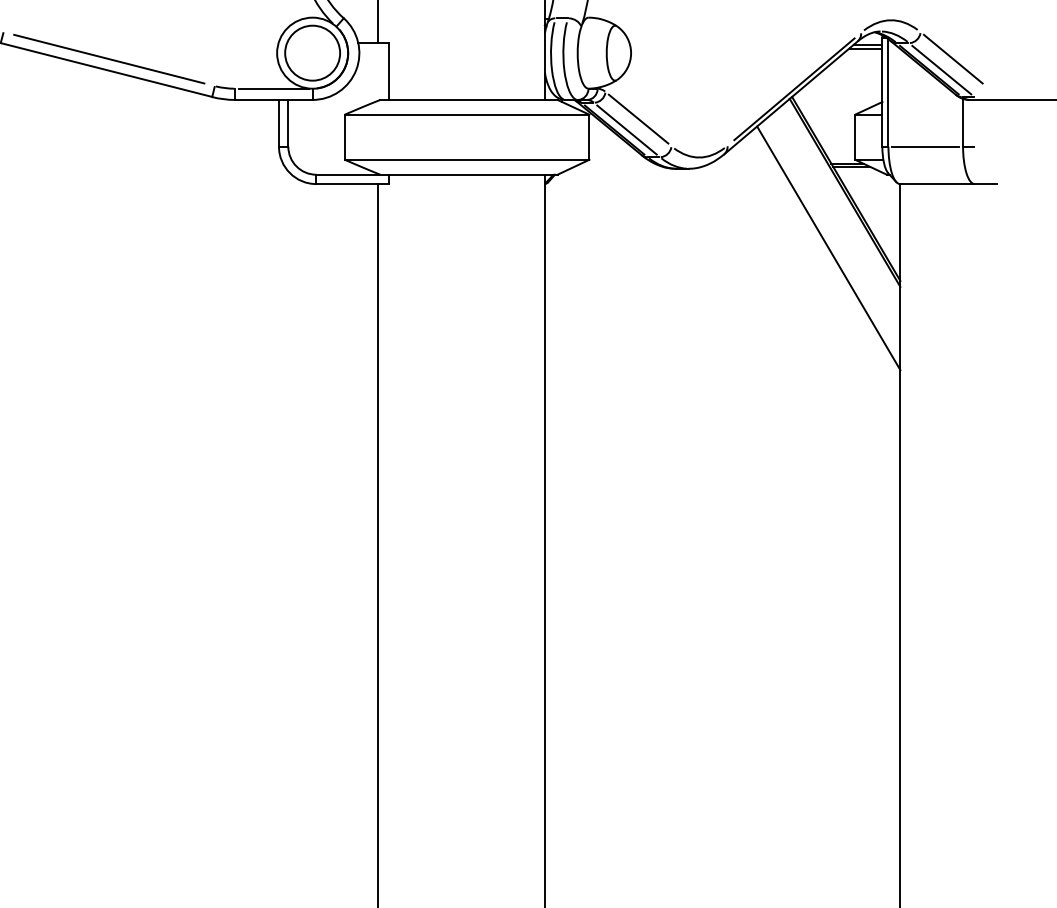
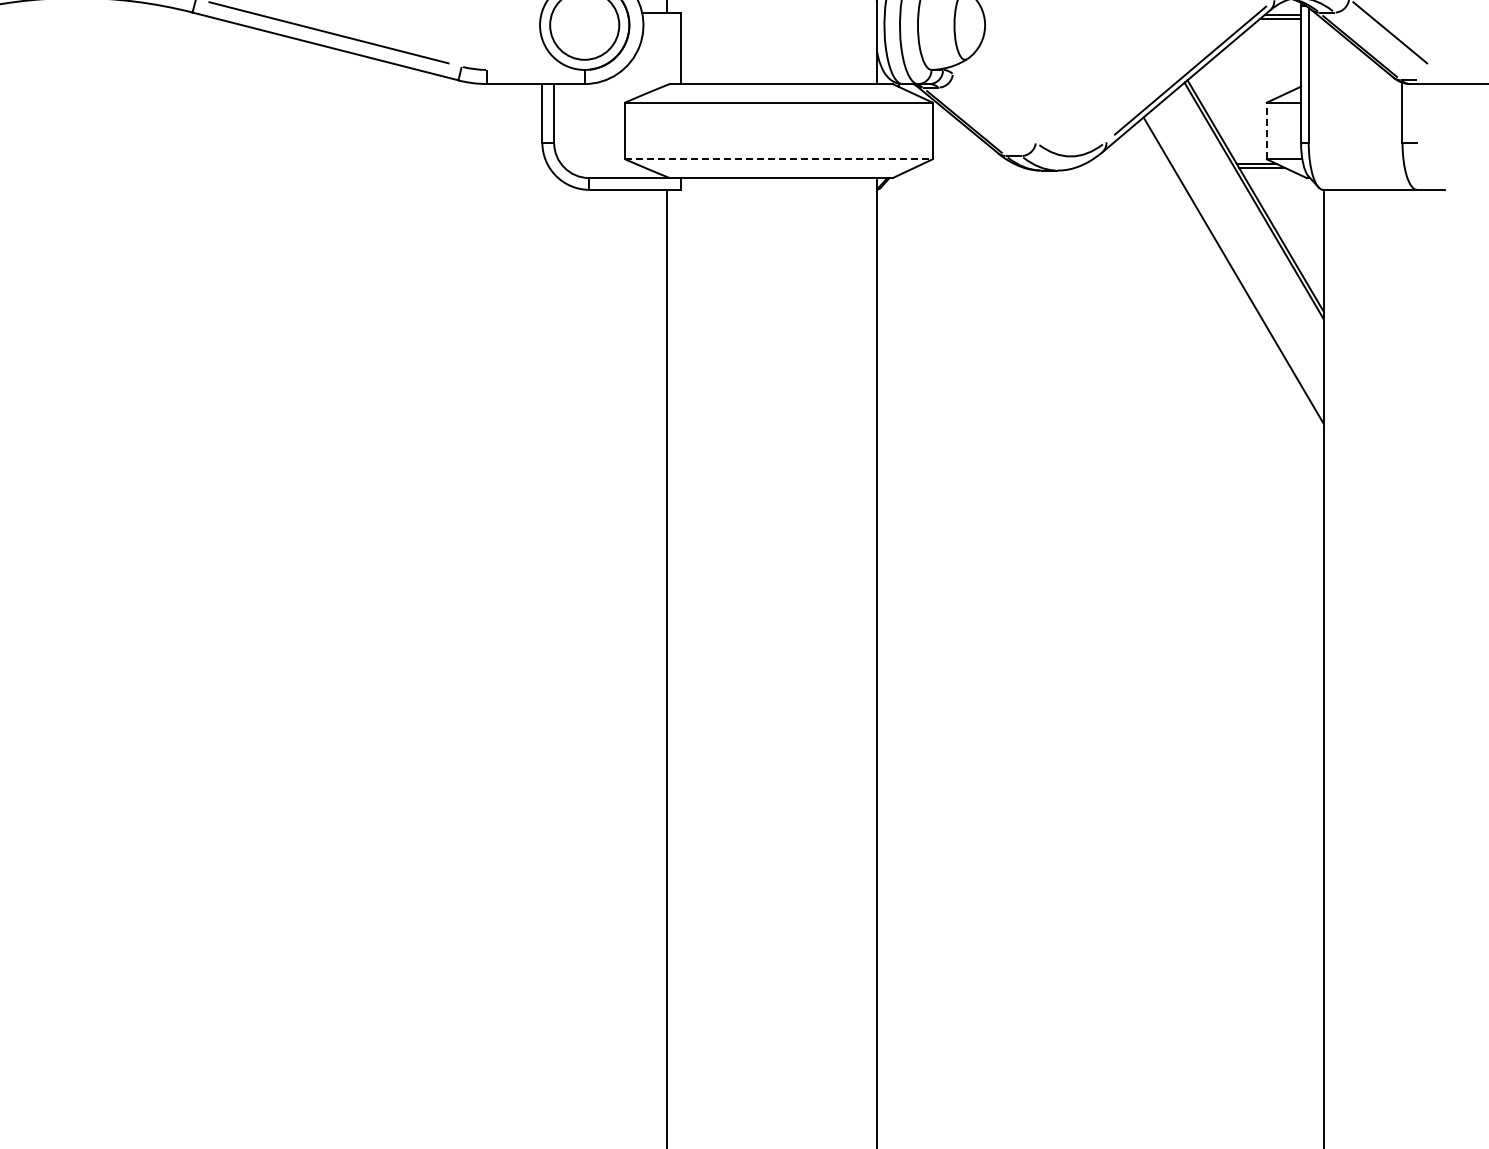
line: (941, 70) -> (1375, 46), removed
line: (274, 88) -> (536, 69), removed
line: (638, 118) -> (994, 107), removed
line: (626, 129) -> (979, 121), removed
line: (854, 136) -> (1266, 130), solid -> dashed
line: (925, 146) -> (1355, 142), removed
line: (466, 159) -> (778, 159), solid -> dashed

